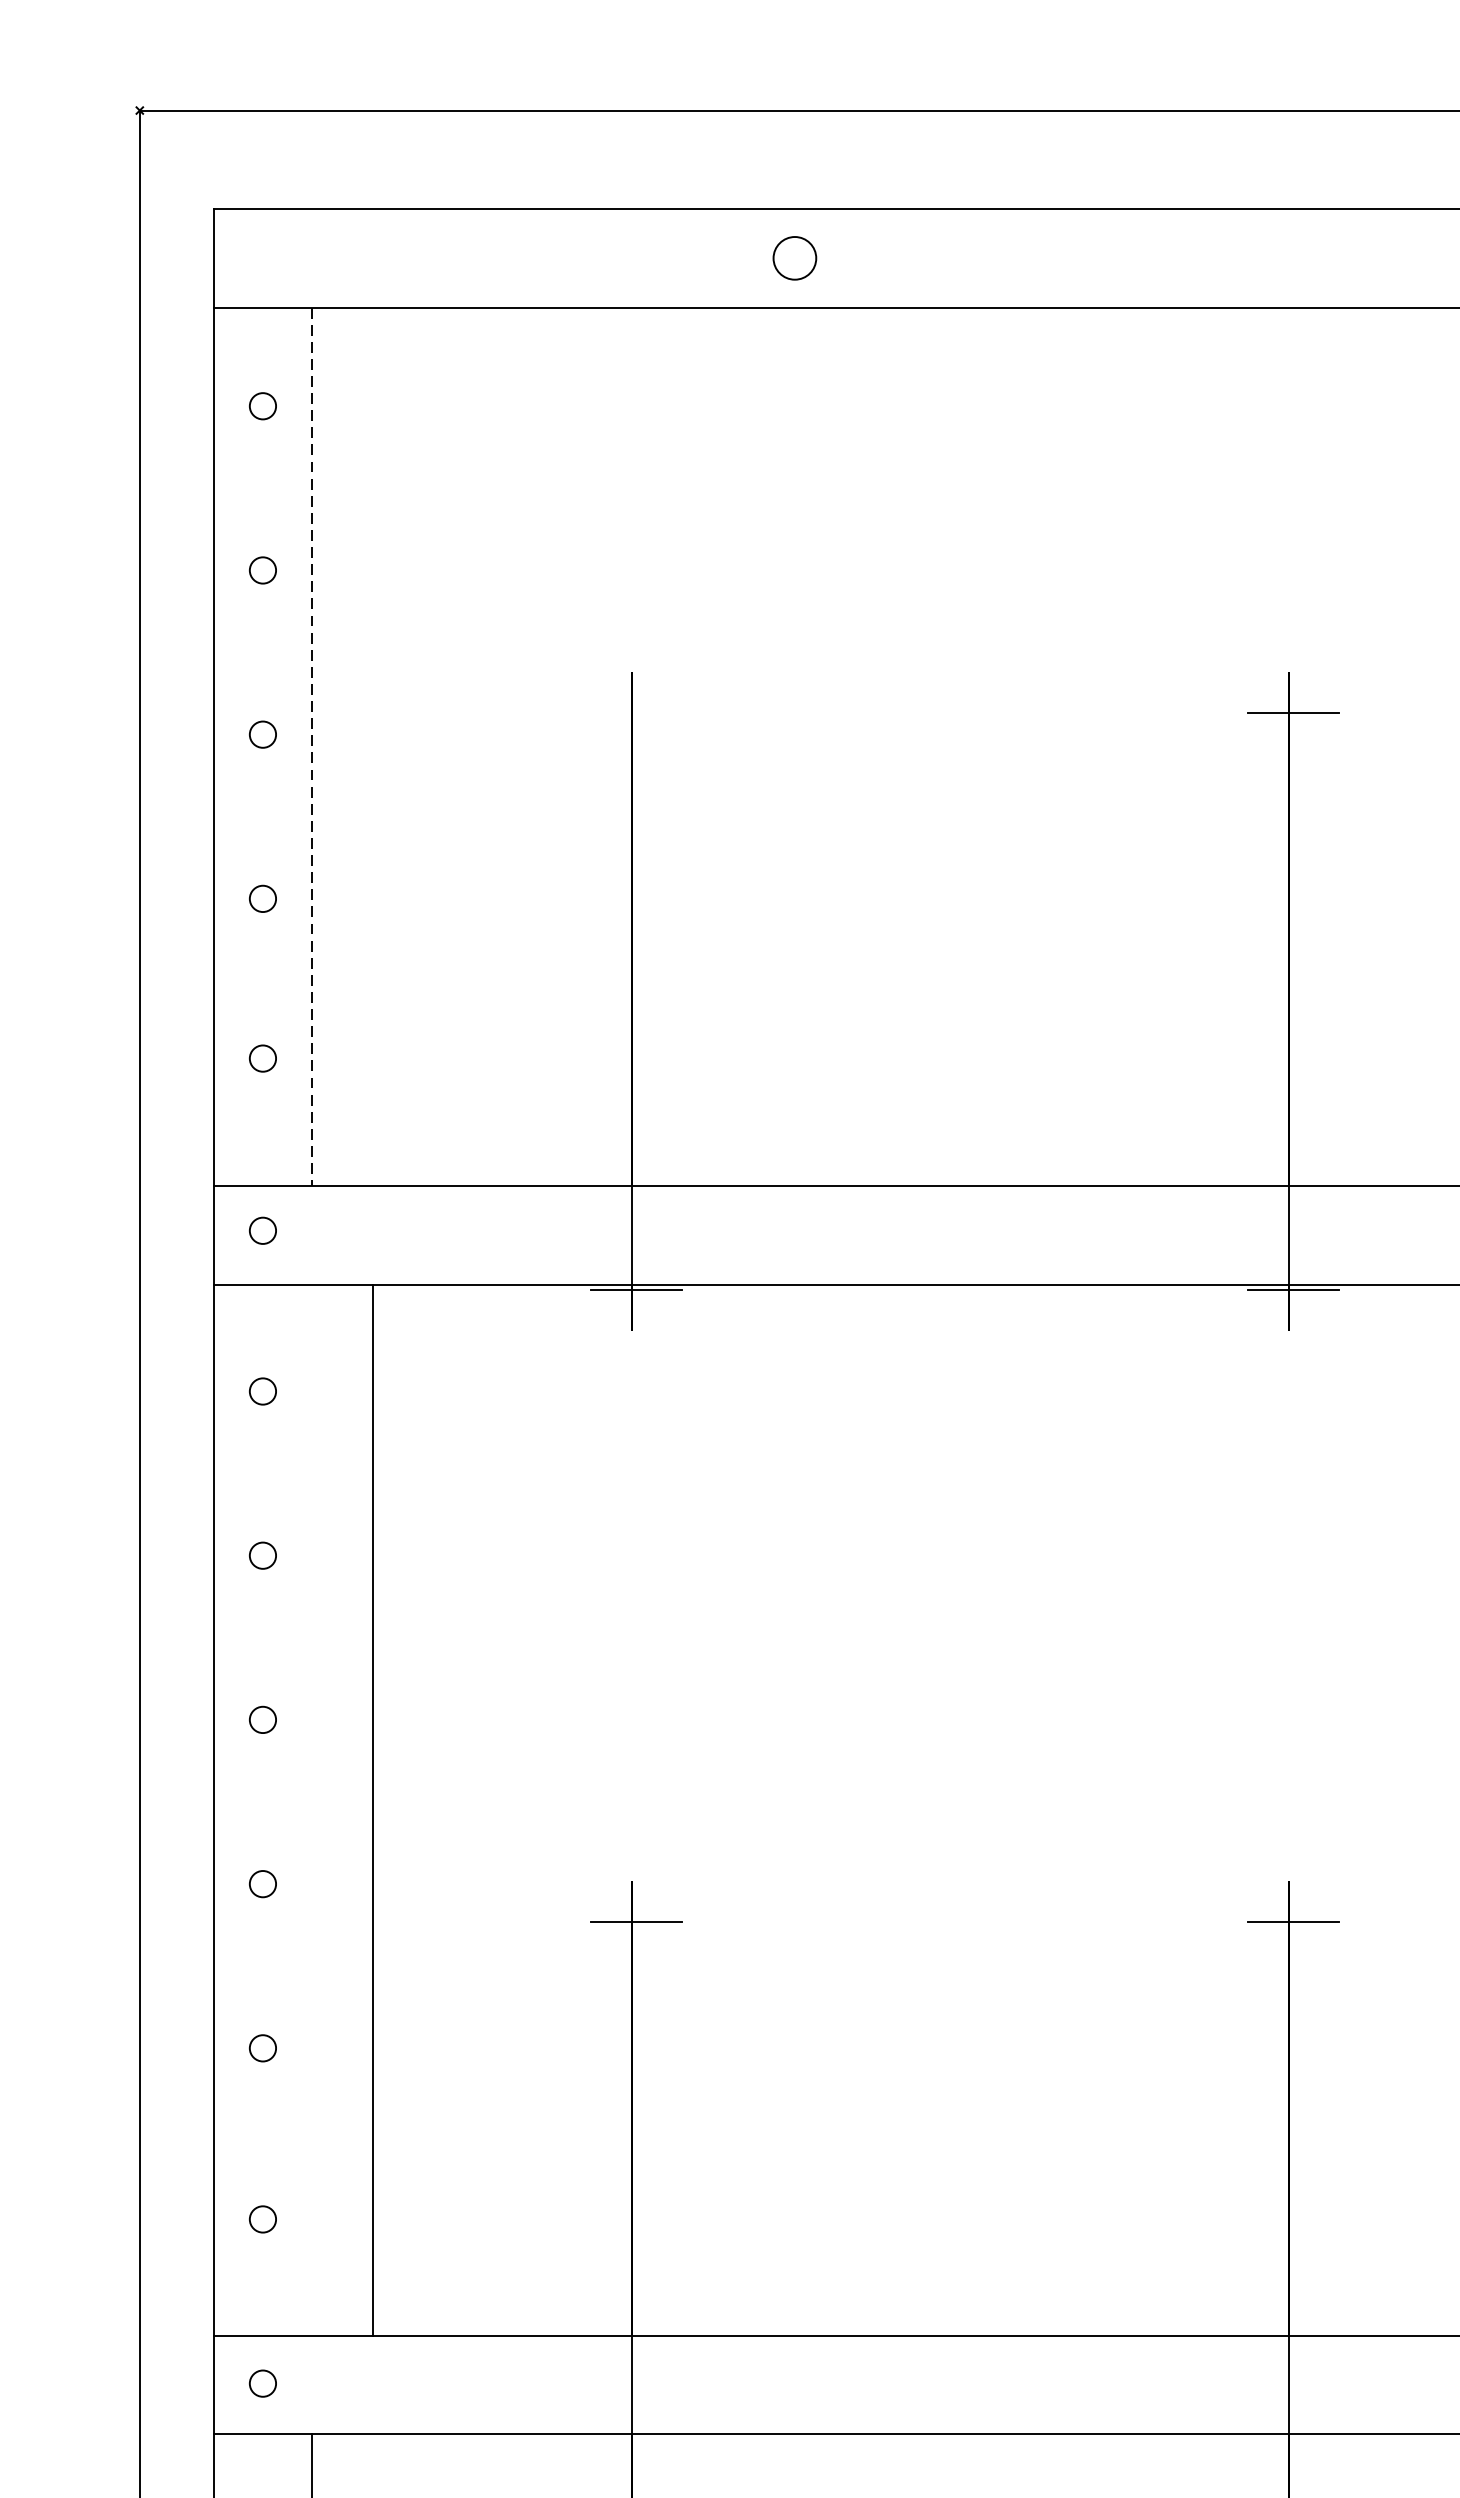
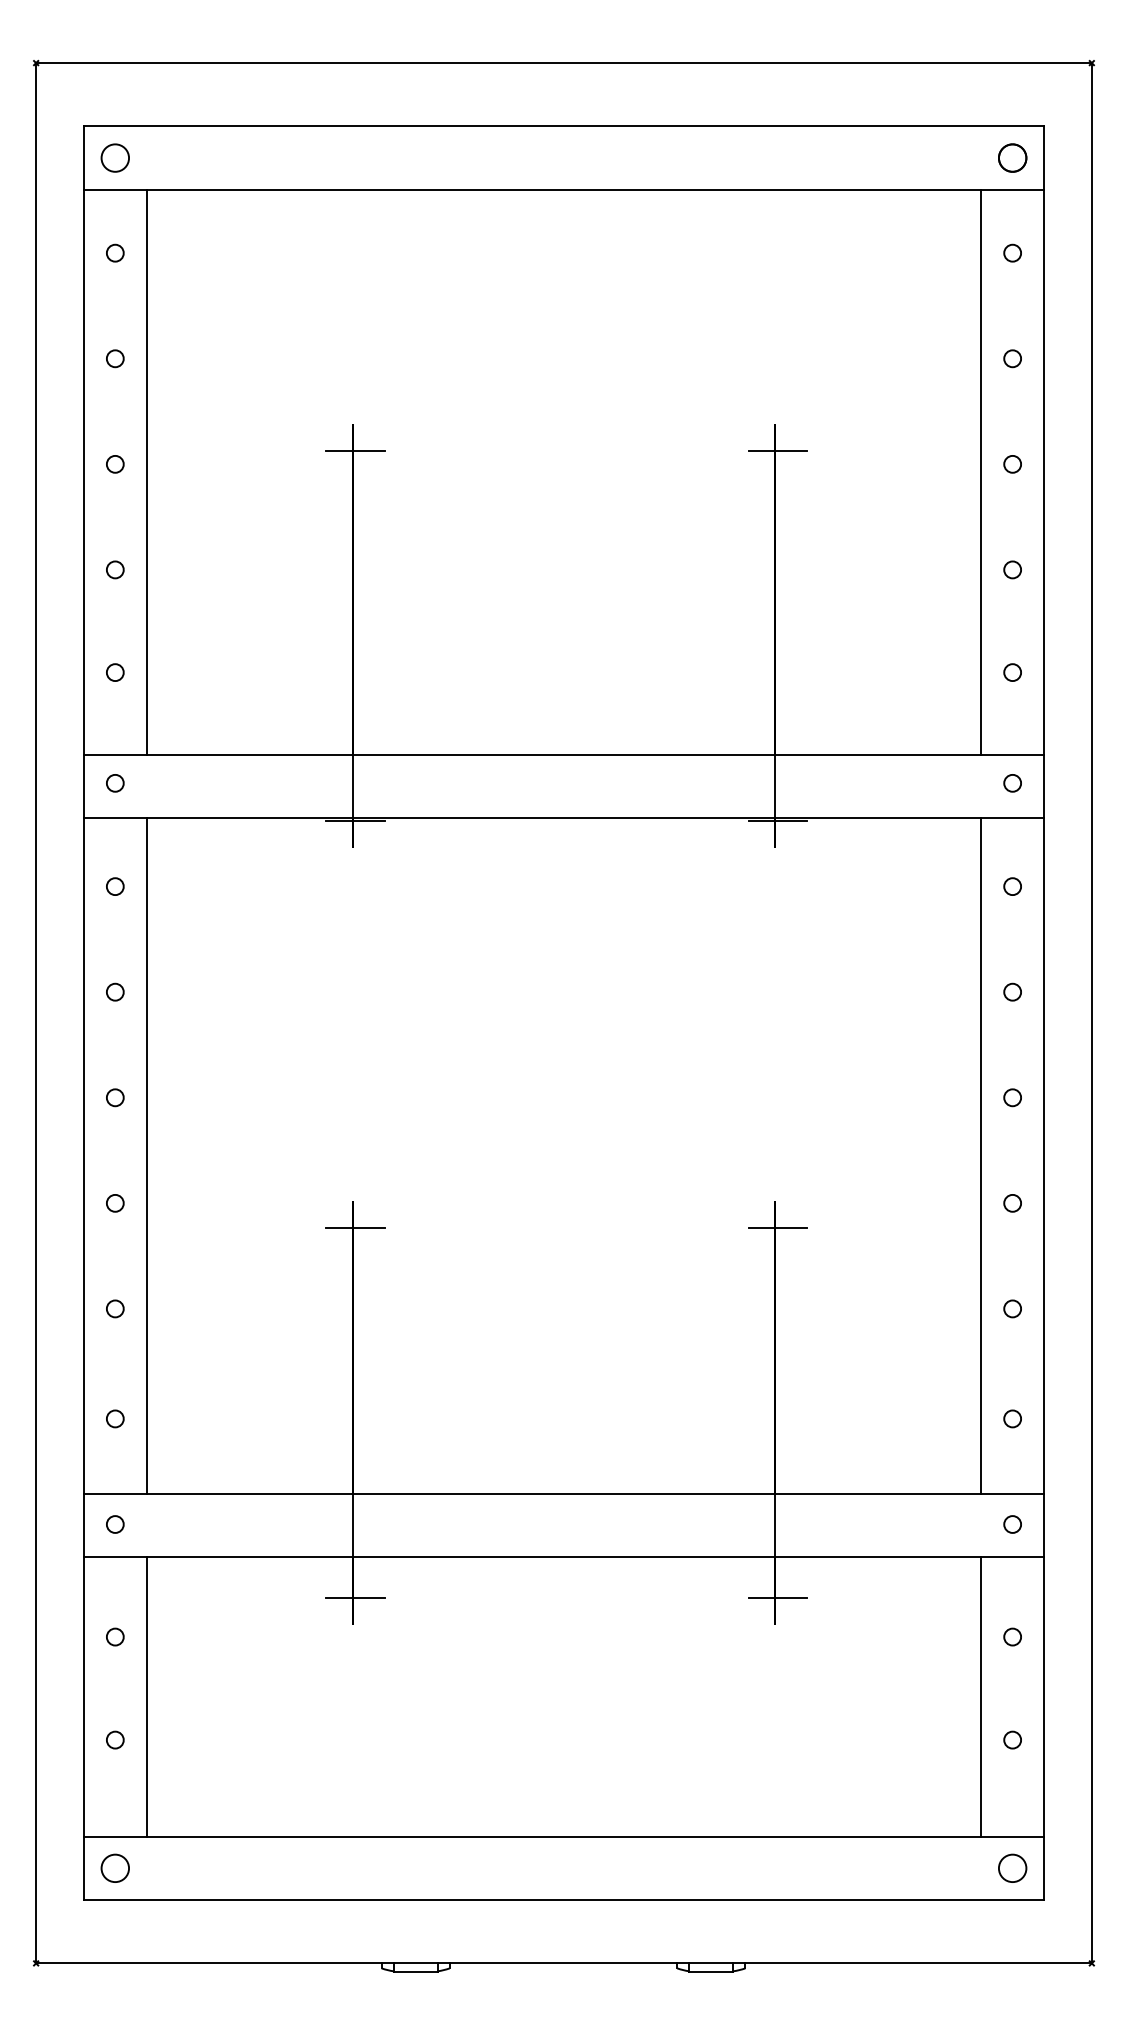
circle: (793, 257) -> (114, 157), moved
line: (636, 713) -> (355, 450), added
line: (311, 747) -> (146, 472), dashed -> solid
line: (372, 1809) -> (146, 1155), moved

